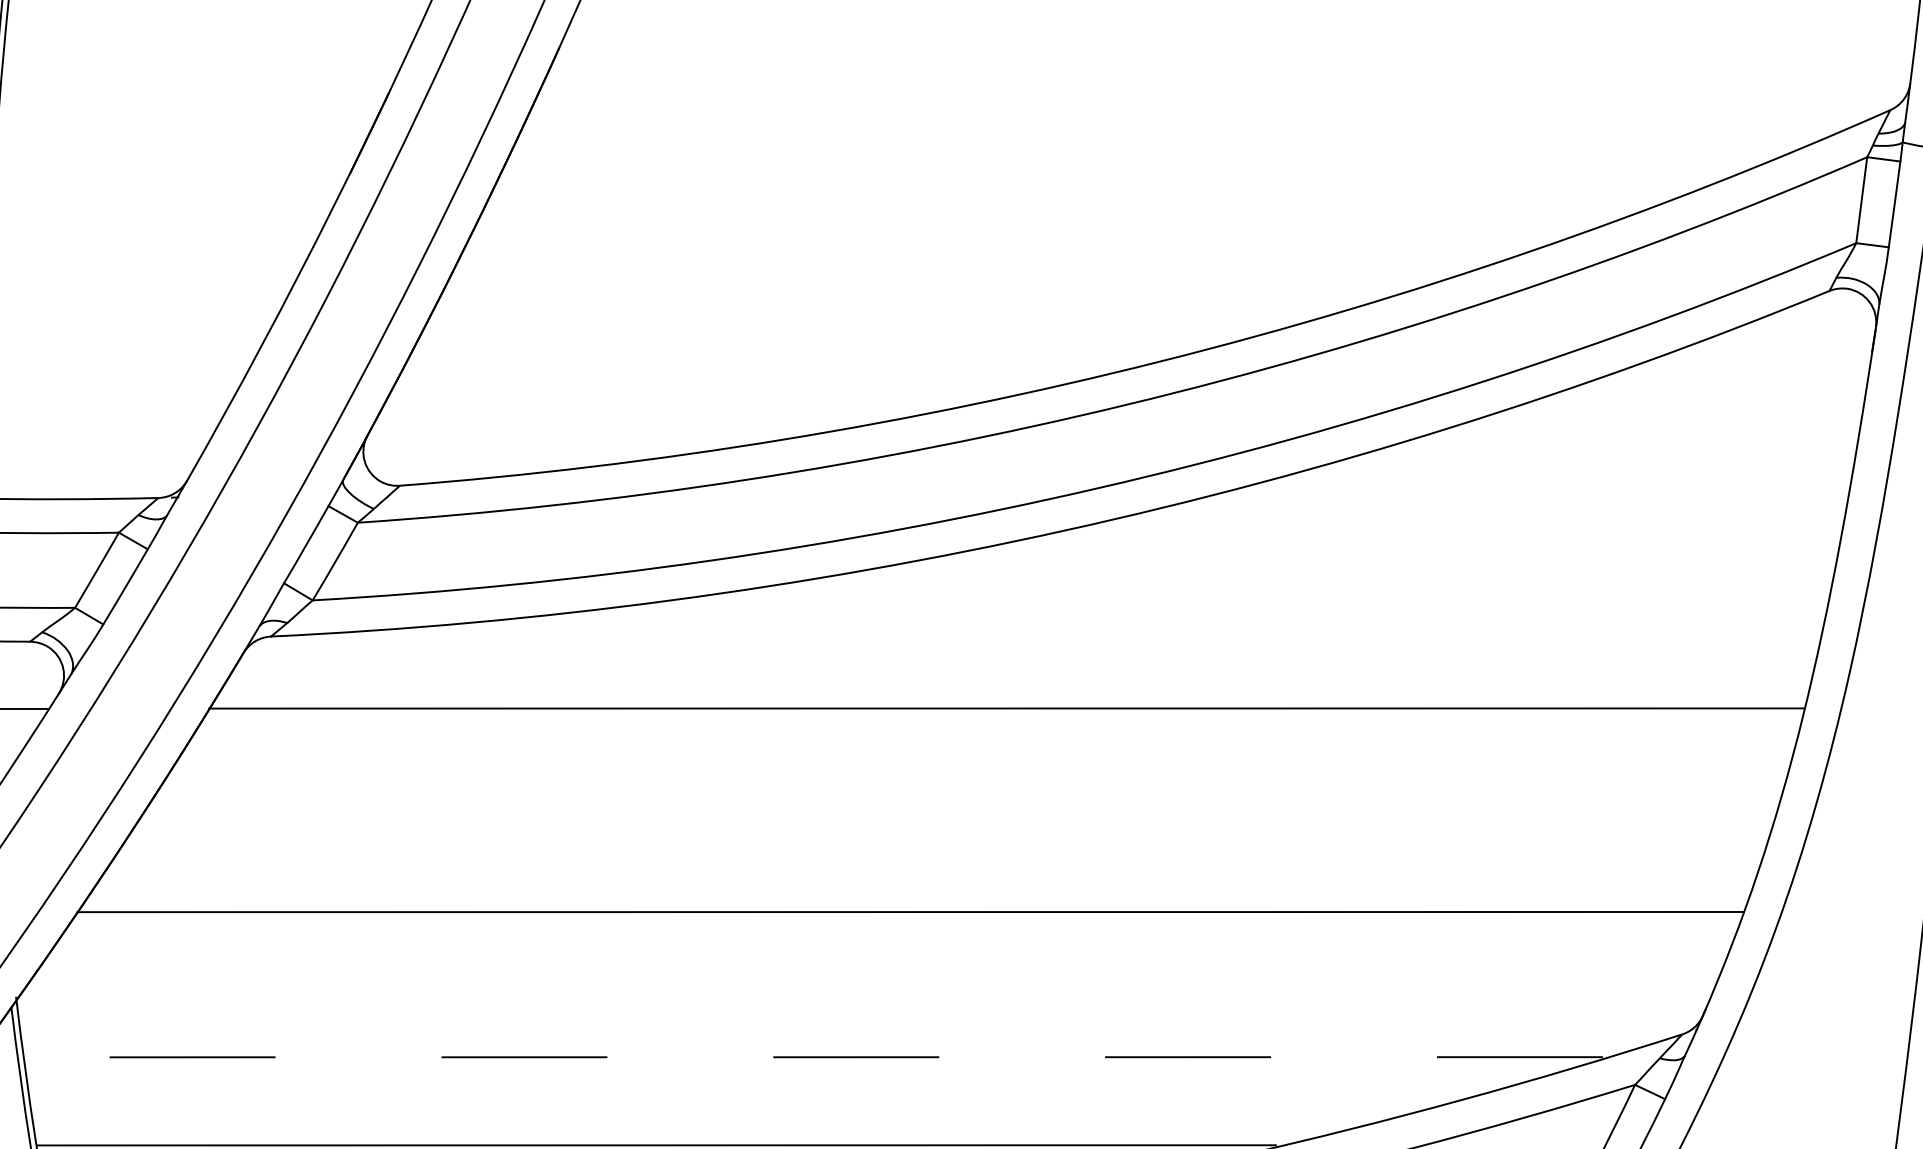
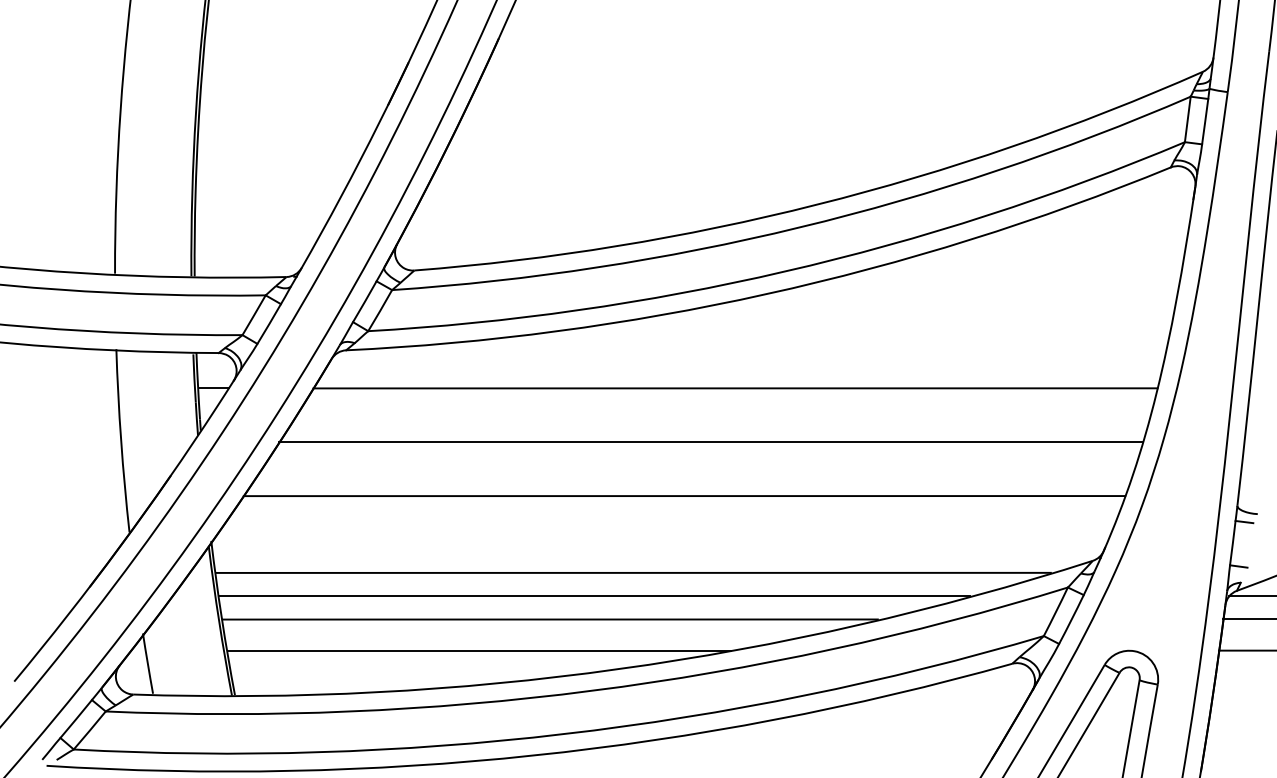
line: (959, 810) -> (710, 442), added
line: (814, 1056) -> (633, 572), dashed -> solid
line: (738, 1101) -> (593, 596), added

